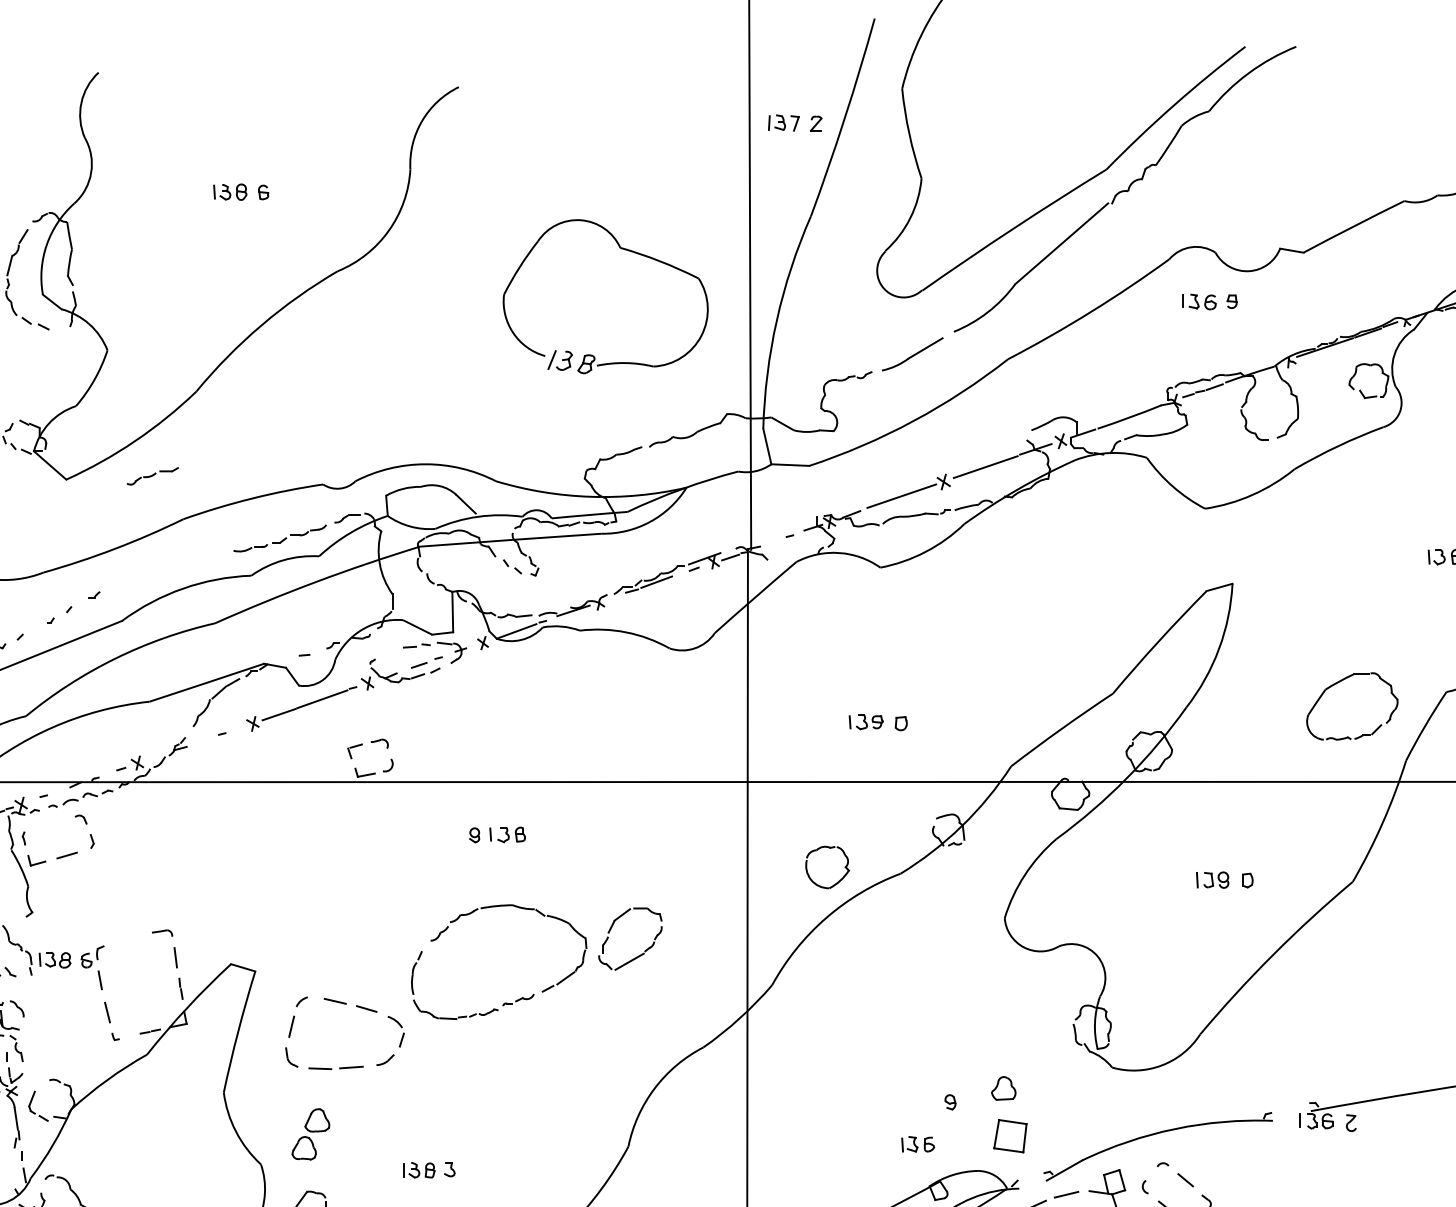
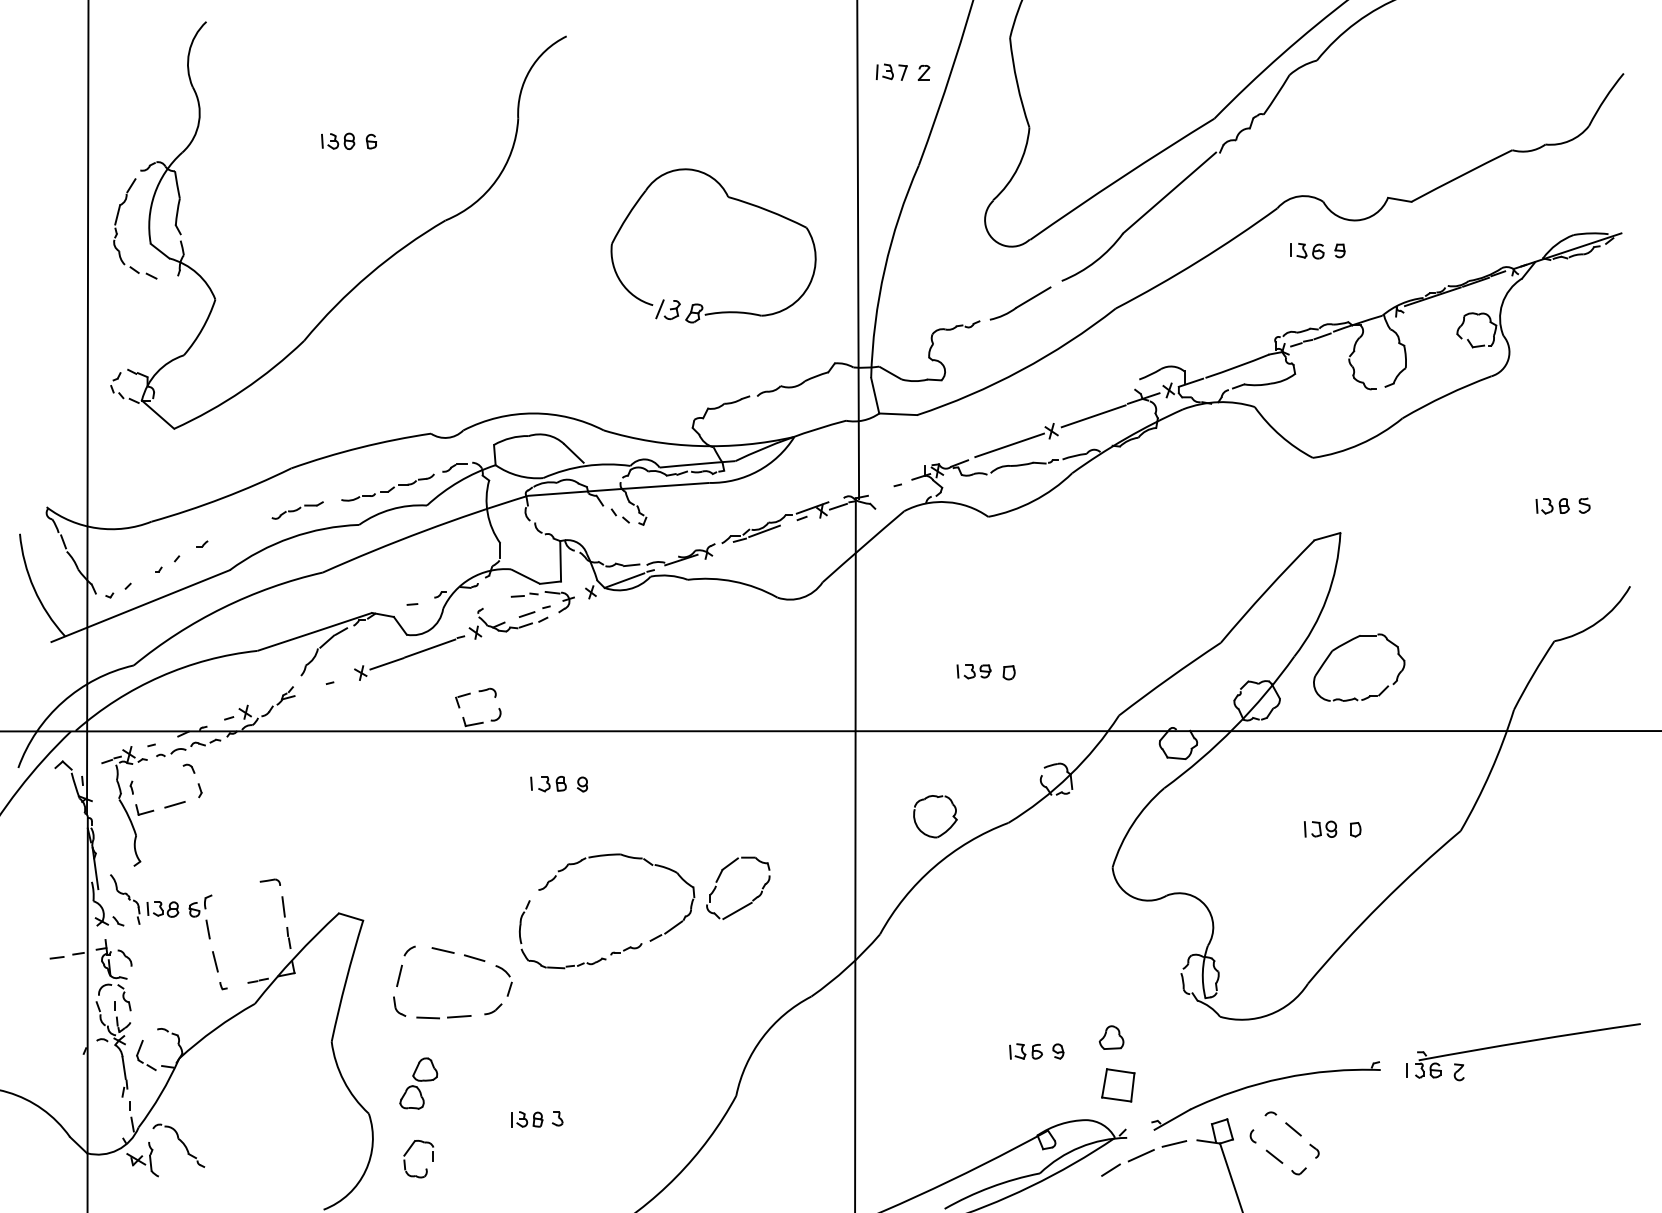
part: (152, 476) -> (297, 510), moved
part: (1340, 682) -> (1347, 643), moved
part: (507, 835) -> (548, 784), moved
part: (917, 1144) -> (1025, 1051), moved

